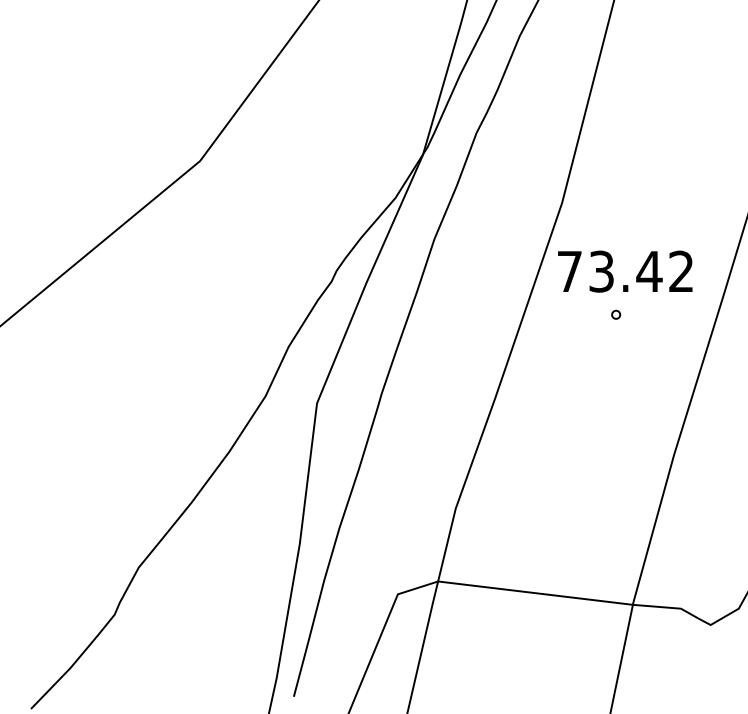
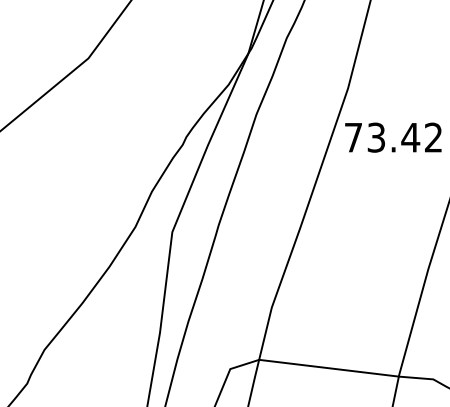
part: (616, 314) -> (387, 168), removed

